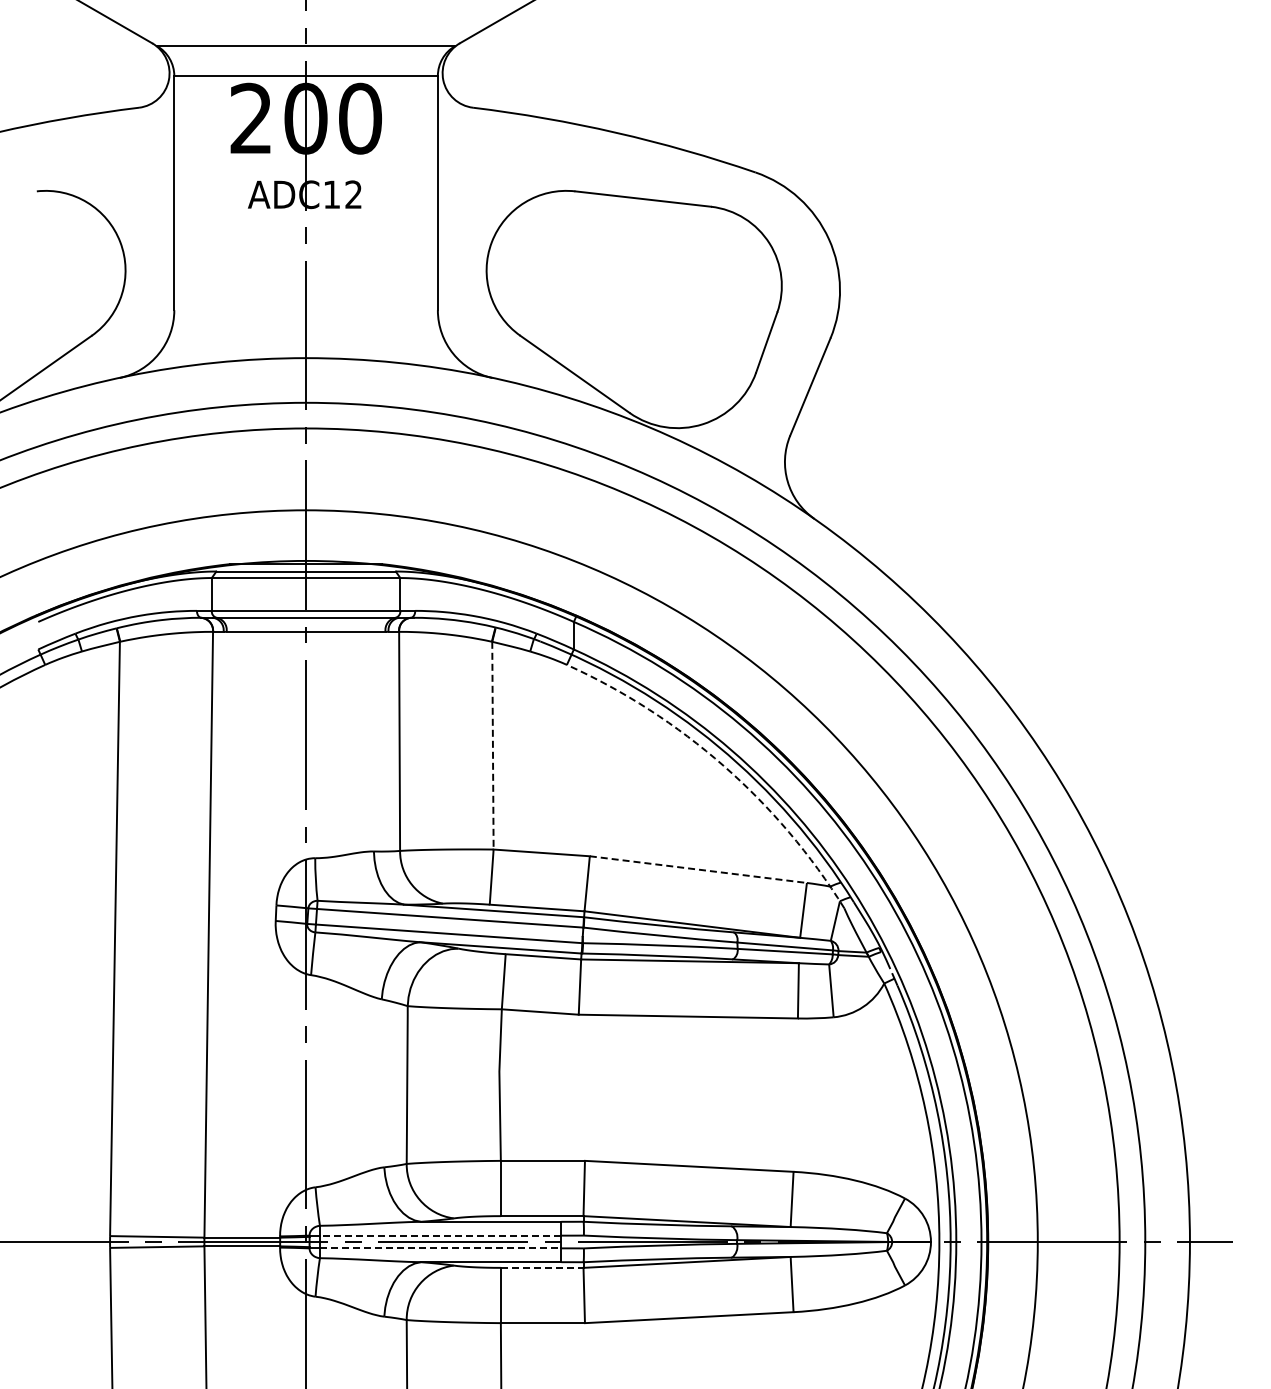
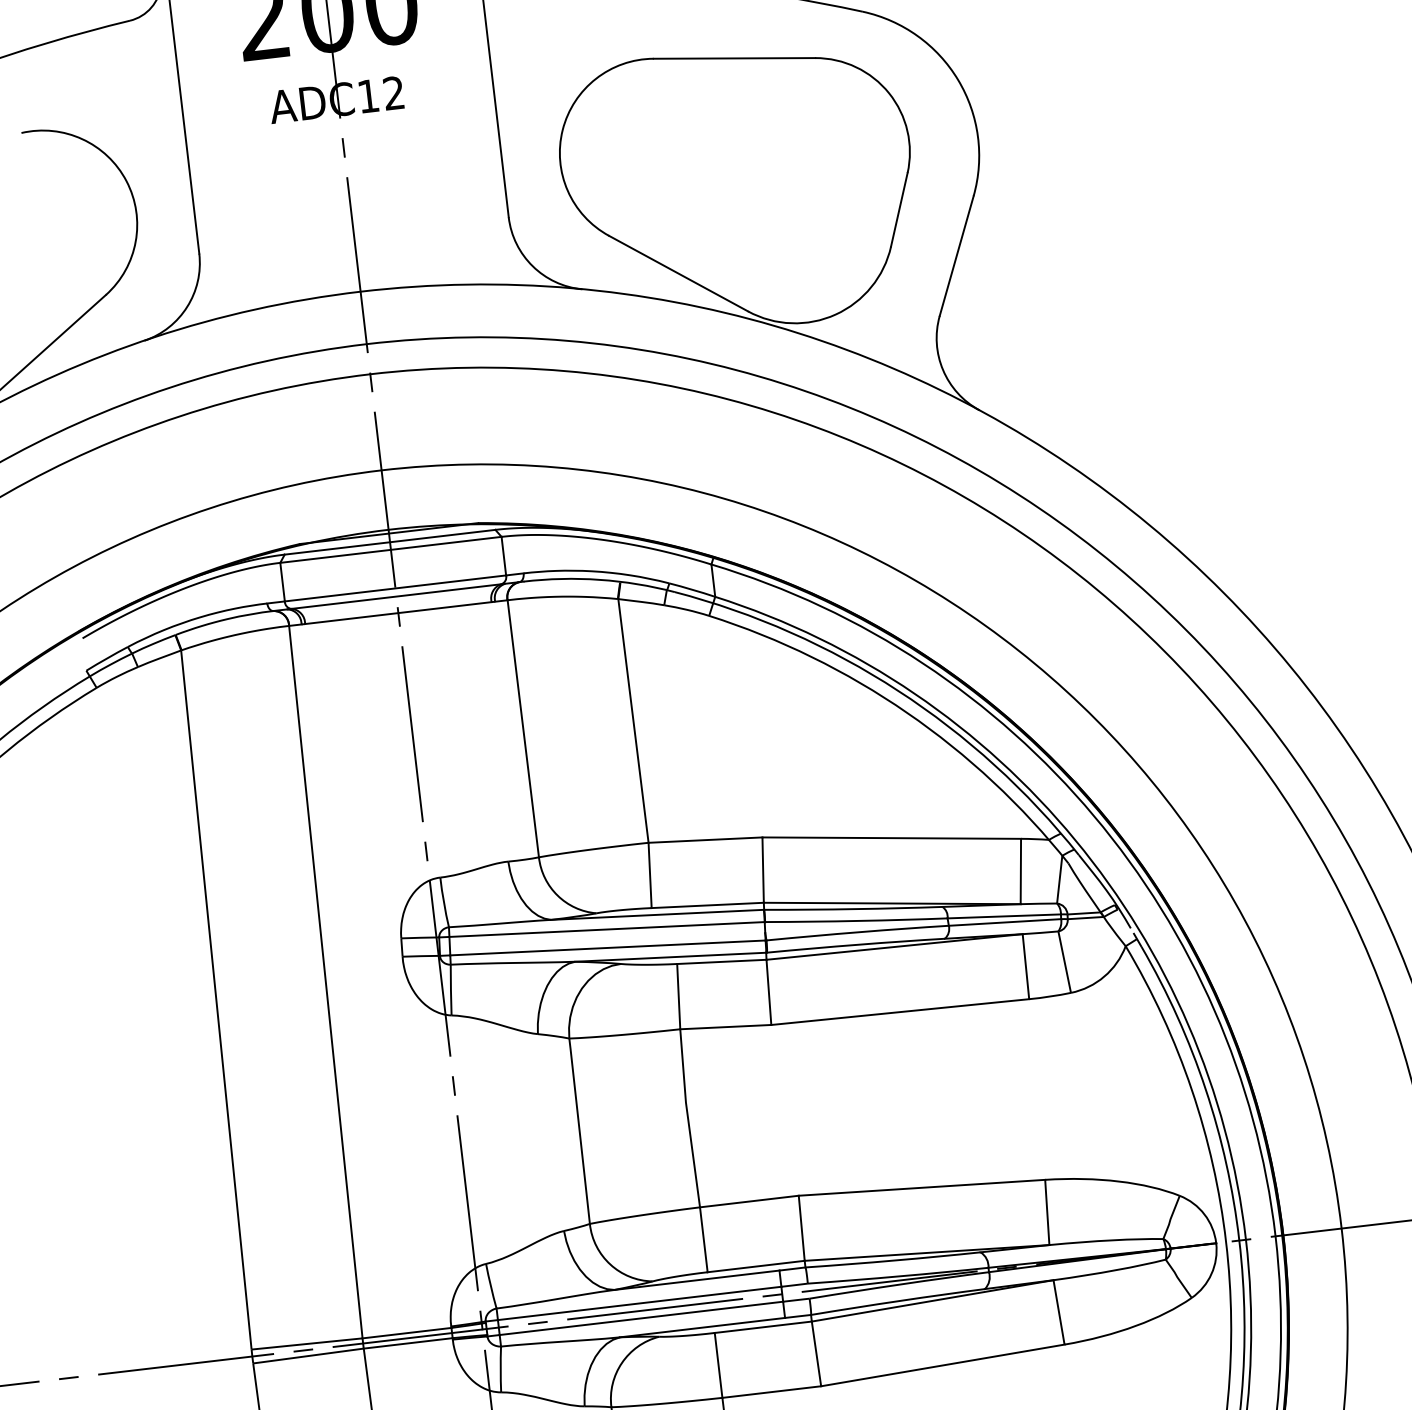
line: (492, 745) -> (632, 720), dashed -> solid
arc: (723, 765) -> (906, 712), dashed -> solid
line: (698, 869) -> (891, 837), dashed -> solid
line: (440, 1235) -> (639, 1303), dashed -> solid
line: (440, 1248) -> (641, 1318), dashed -> solid
line: (542, 1267) -> (763, 1326), dashed -> solid

